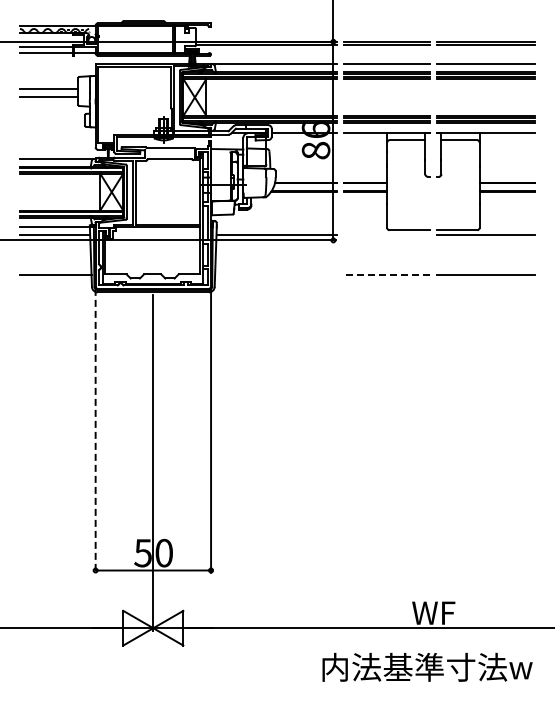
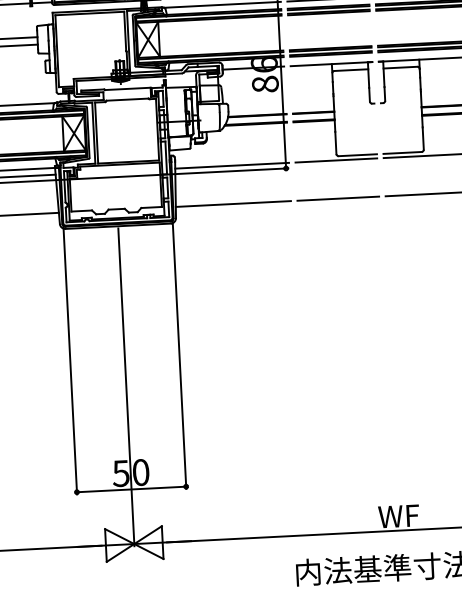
line: (386, 234) -> (336, 160), added
line: (275, 275) -> (232, 204), added
line: (386, 275) -> (338, 199), dashed -> solid
line: (95, 430) -> (70, 359), dashed -> solid

